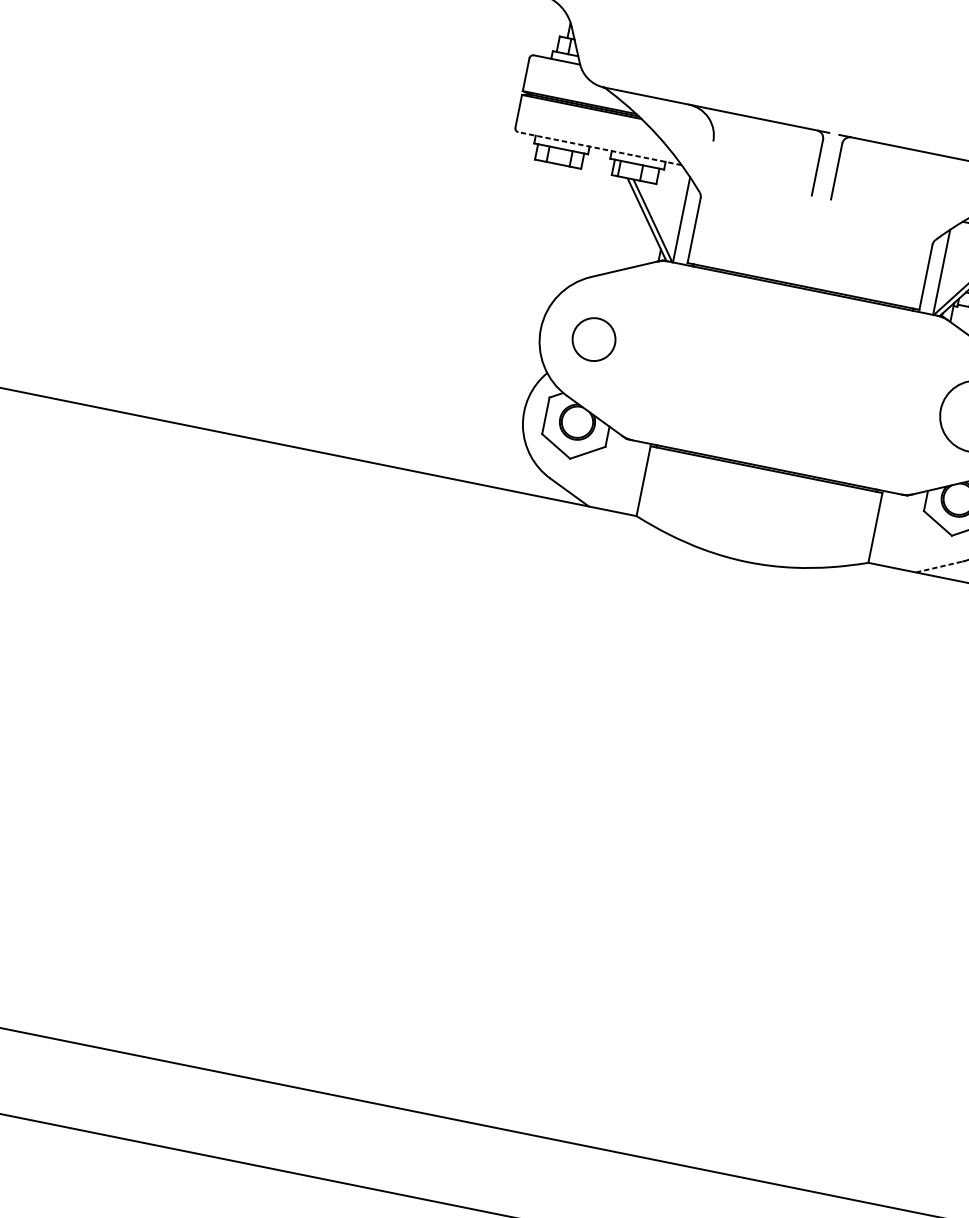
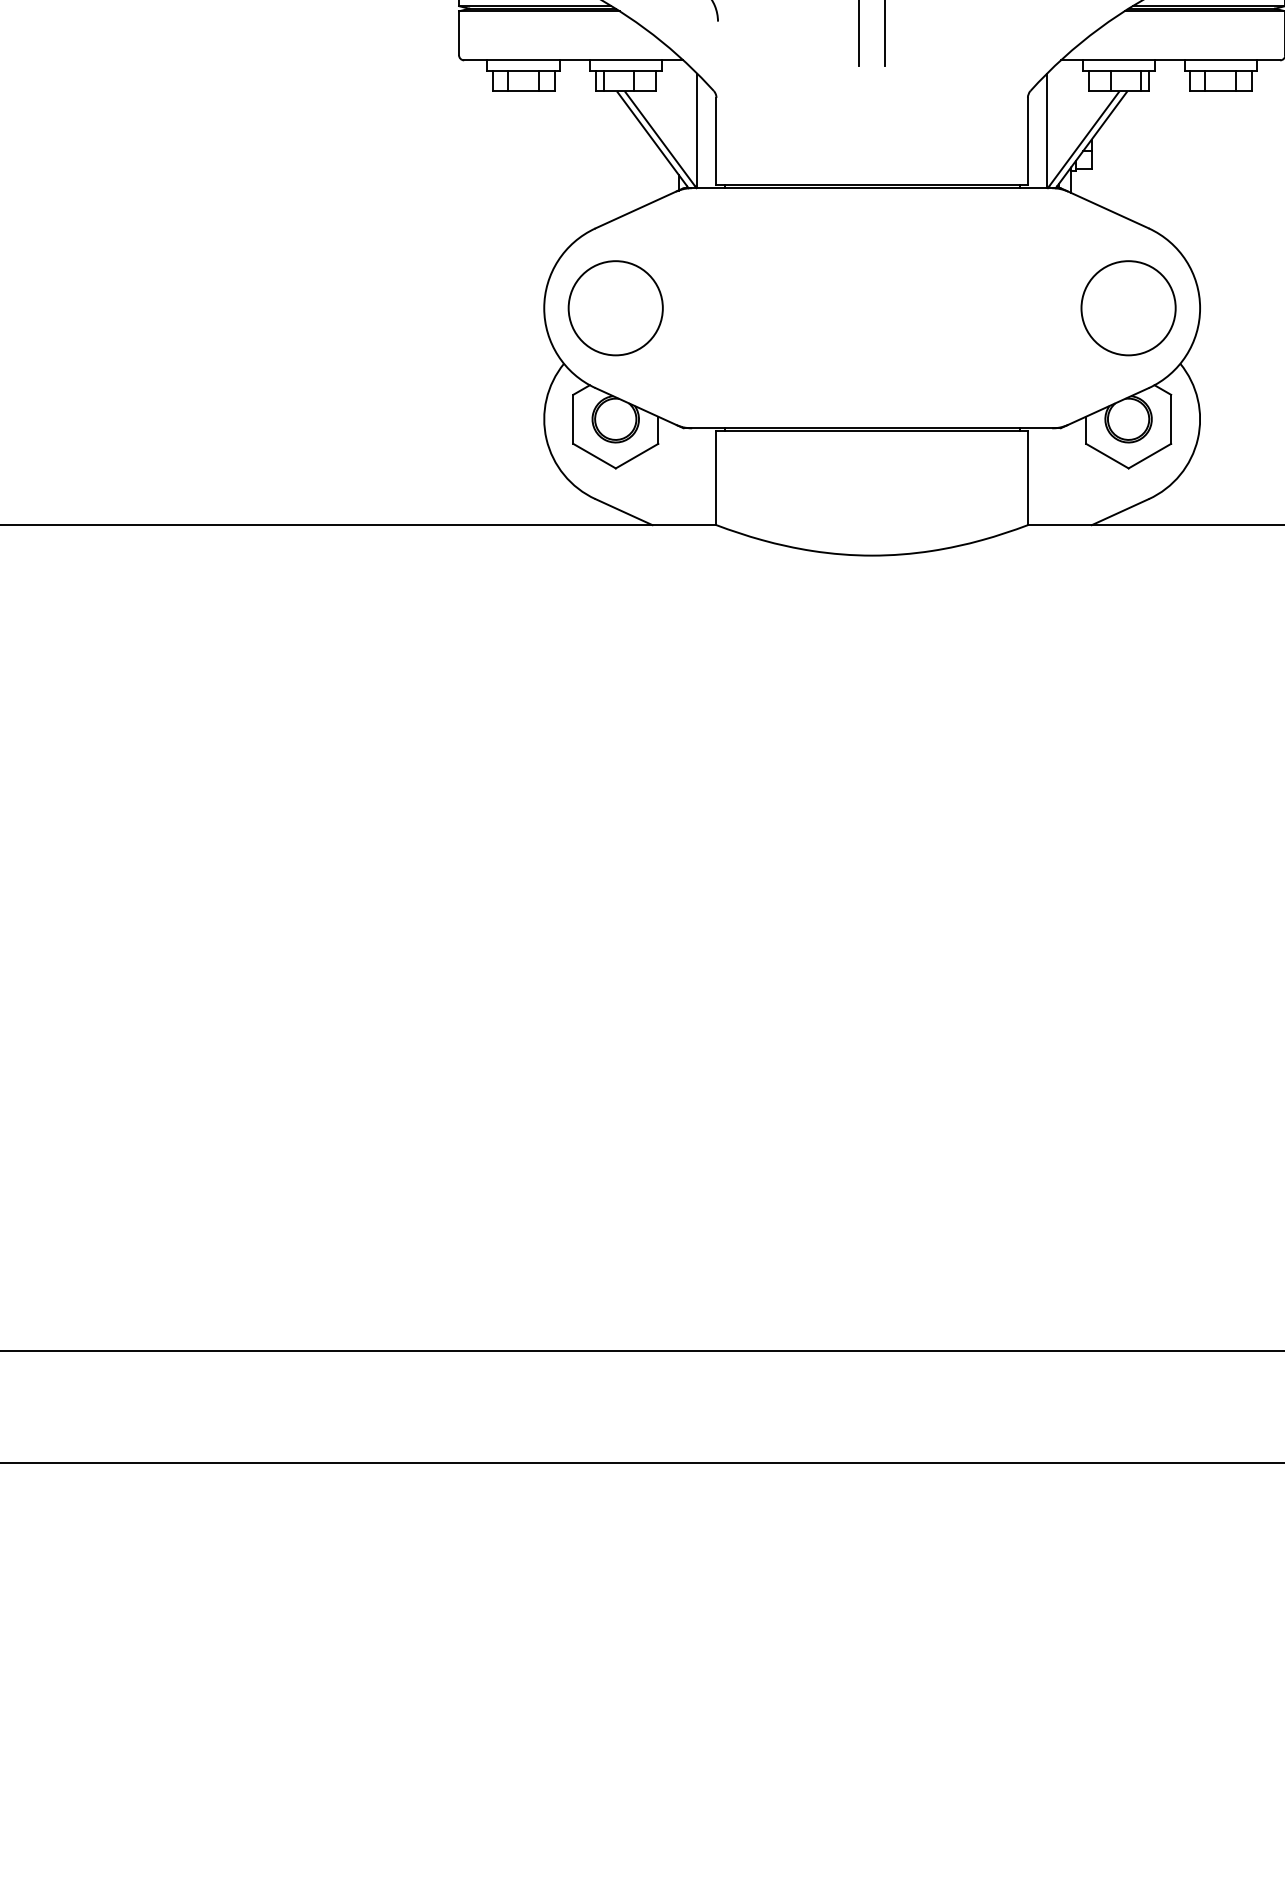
line: (599, 148) -> (573, 60), dashed -> solid
circle: (593, 339) -> (615, 308), size x1.67
line: (939, 566) -> (1120, 511), dashed -> solid

